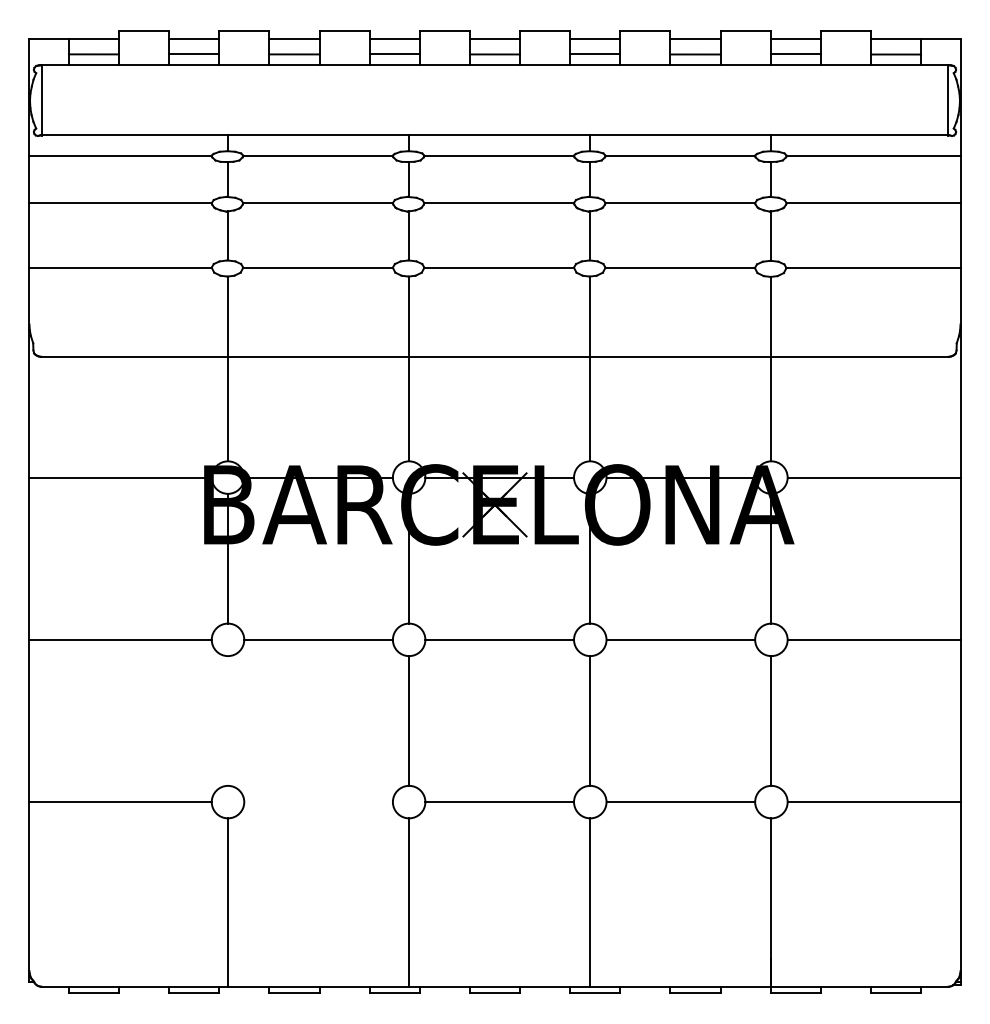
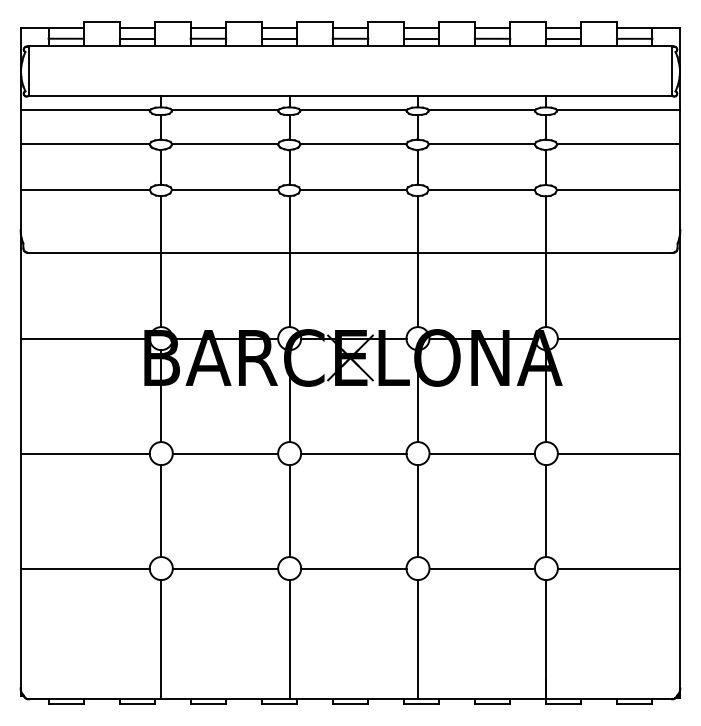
line: (228, 720) -> (161, 510), added
line: (318, 802) -> (225, 568), added

